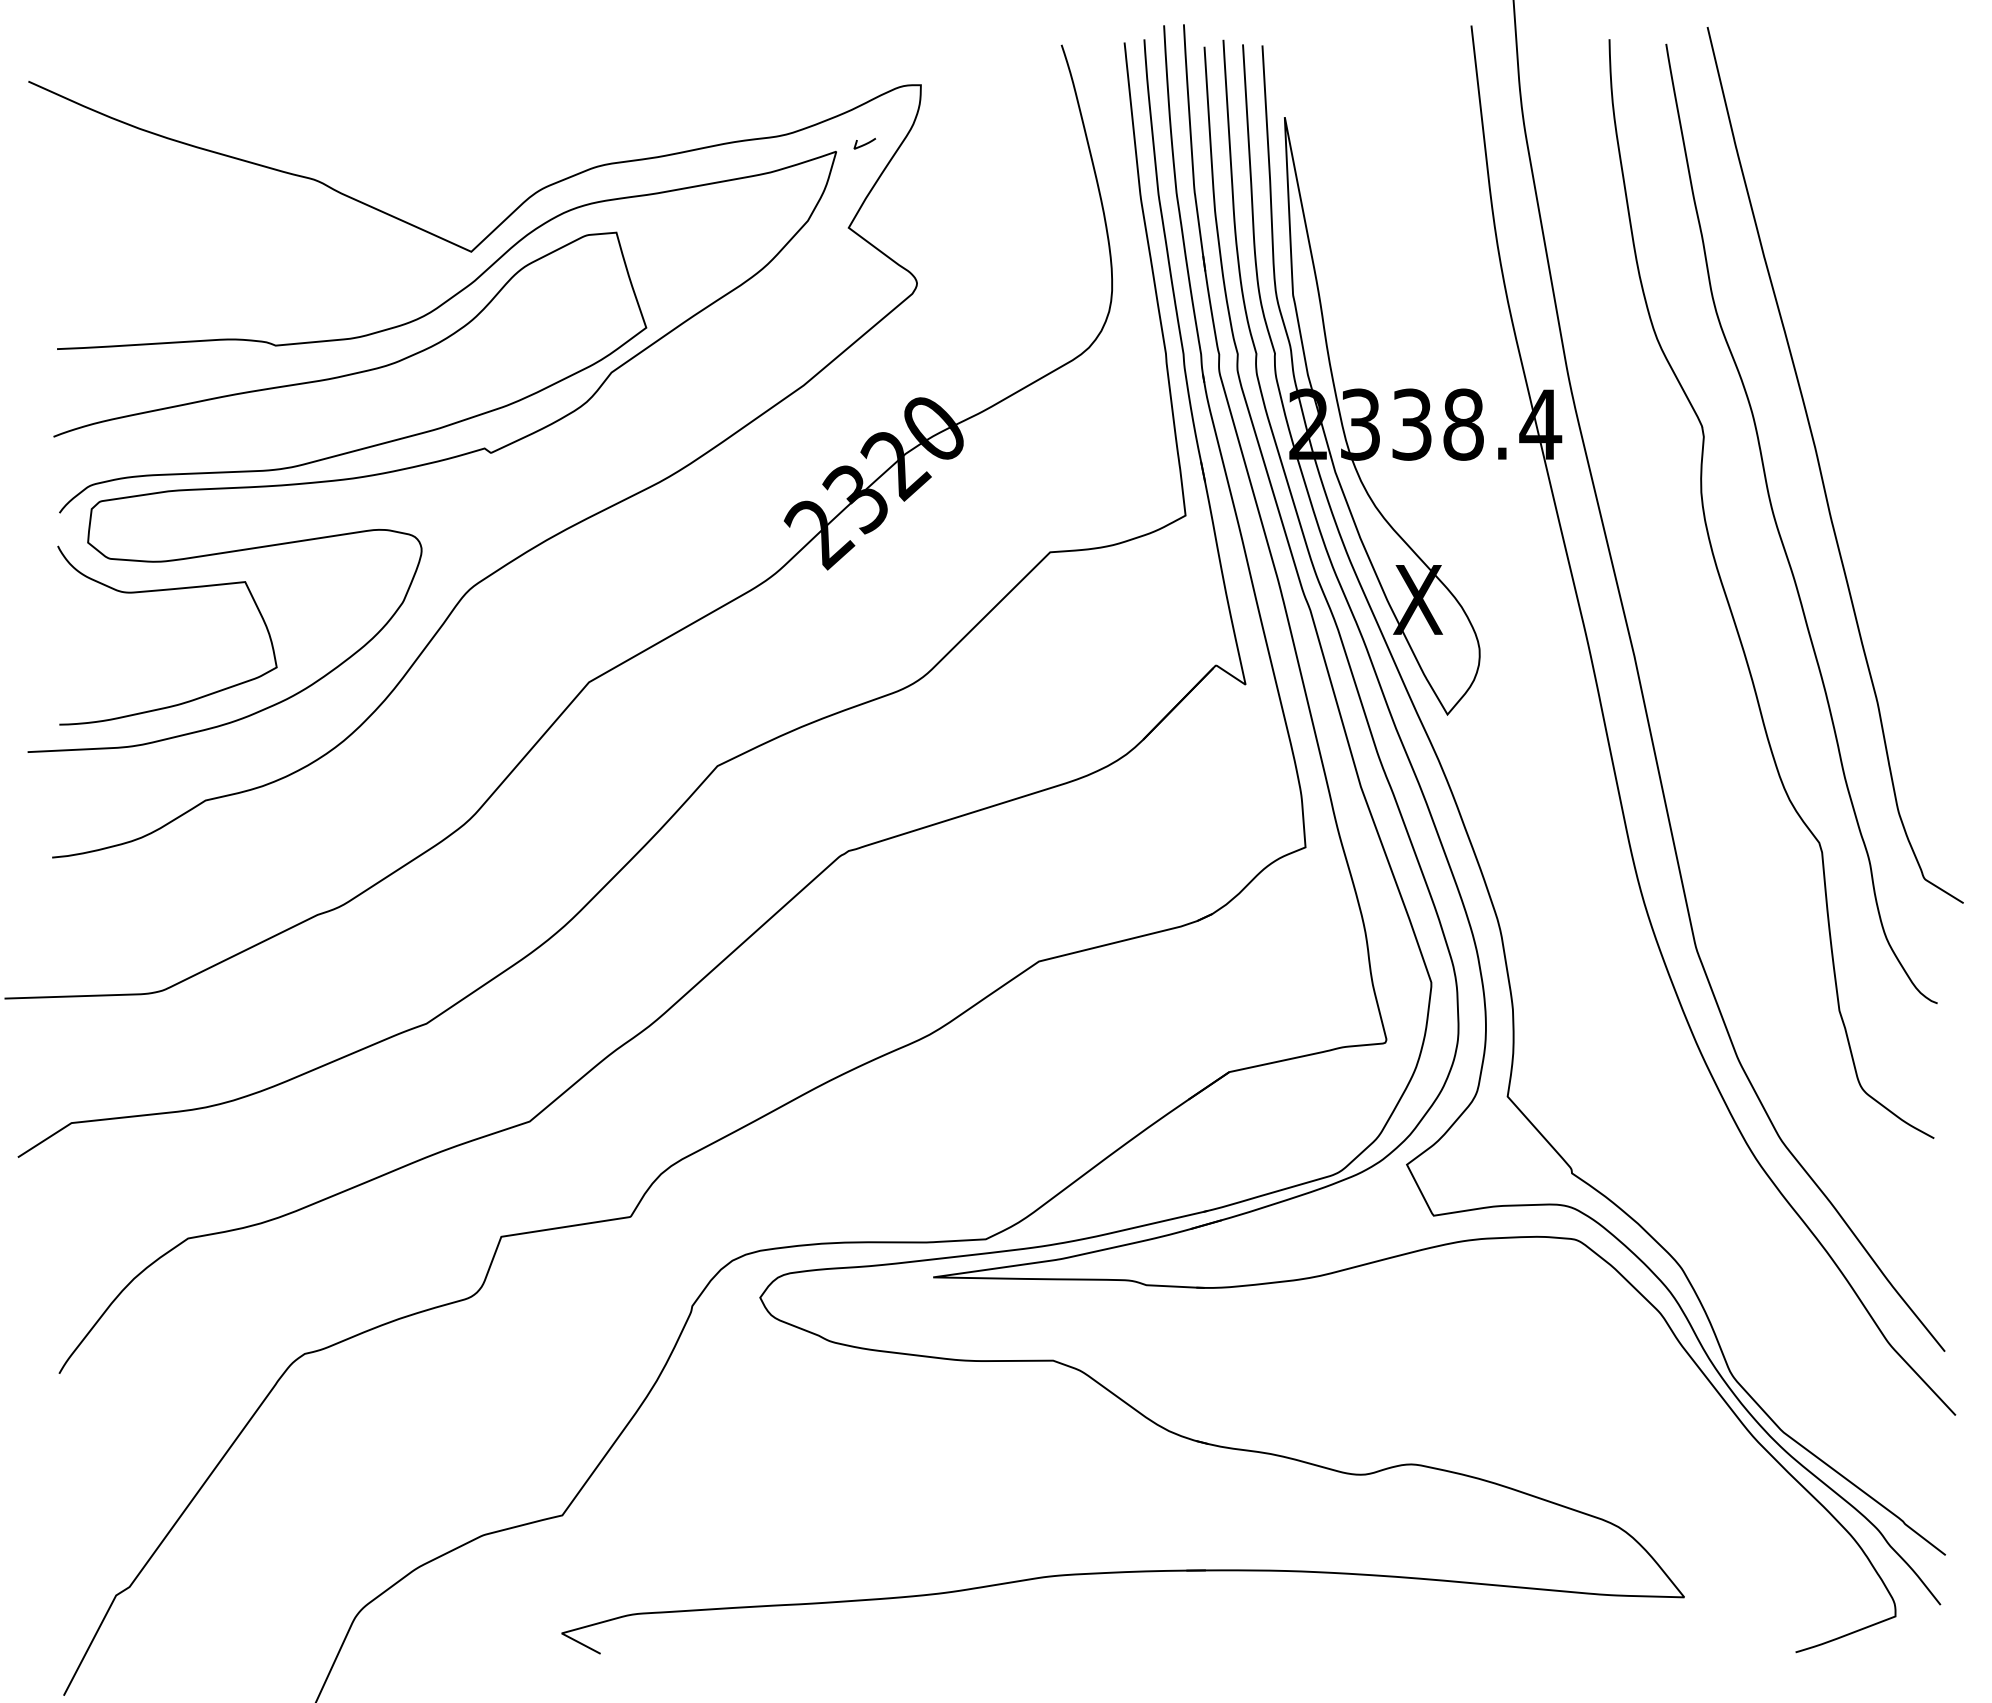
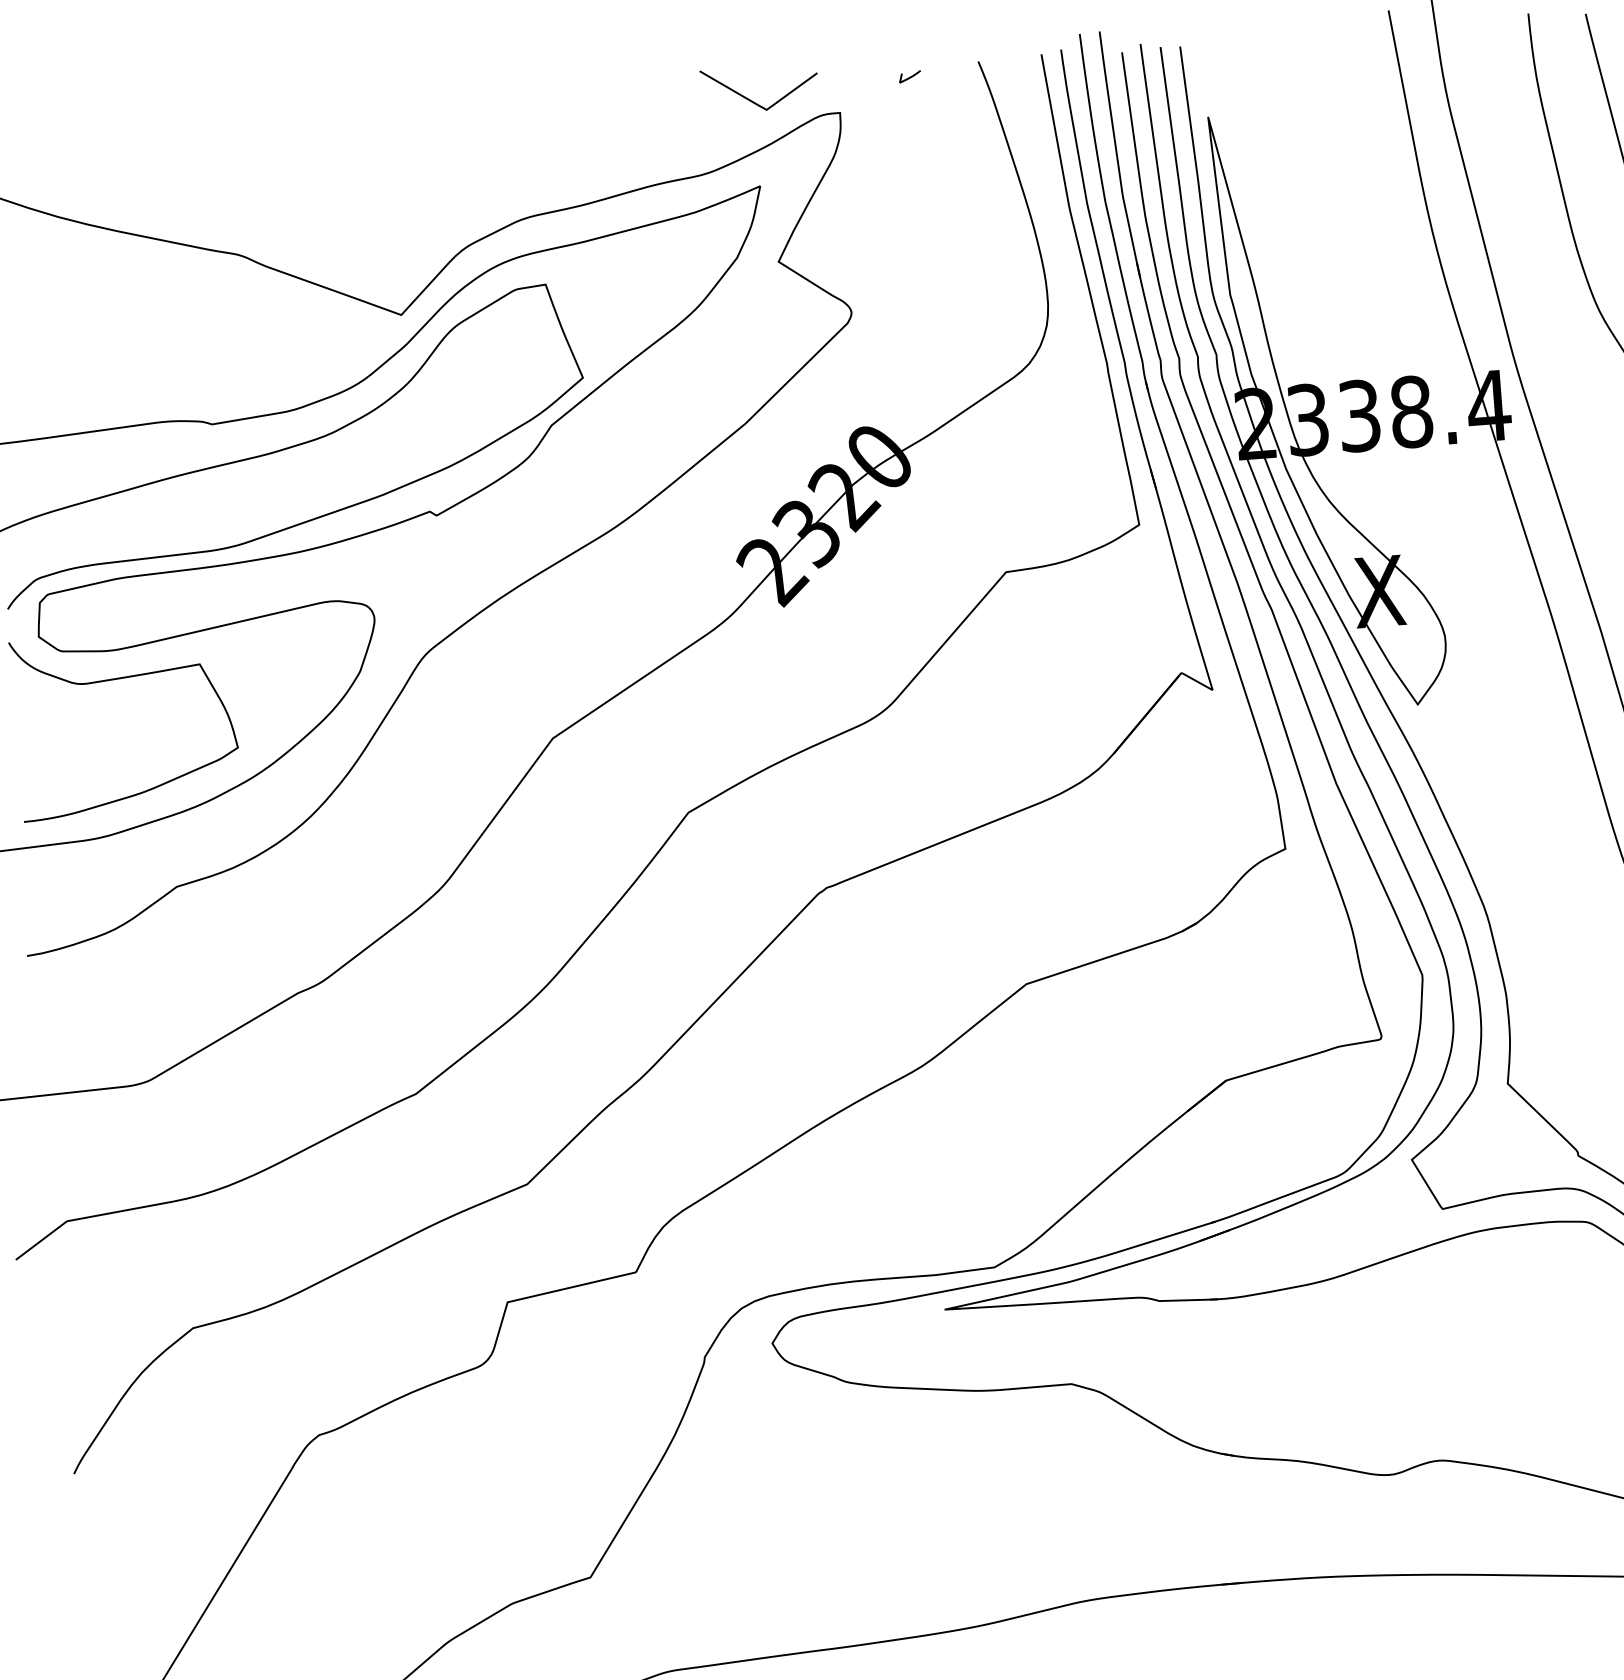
curve: (835, 66) -> (752, 100), added
curve: (864, 143) -> (909, 76), moved

